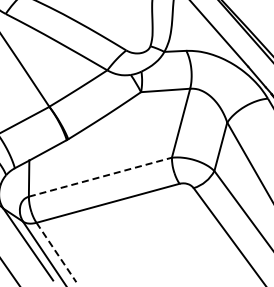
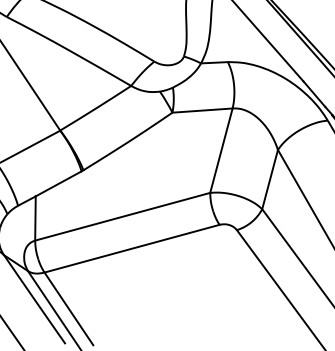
line: (100, 177) -> (122, 217), dashed -> solid
line: (56, 252) -> (68, 308), dashed -> solid

